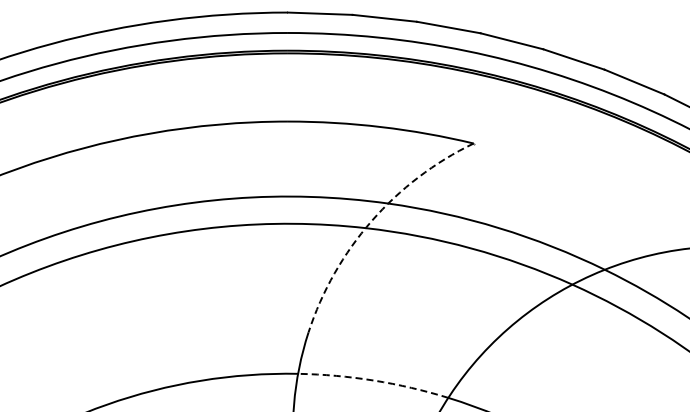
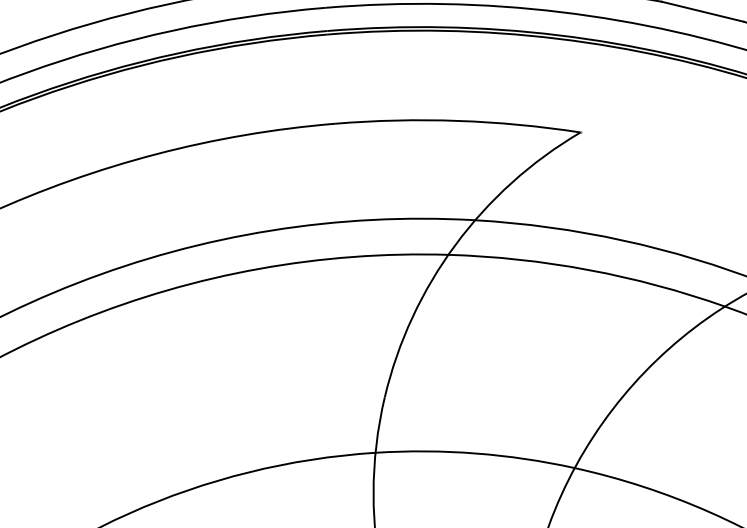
arc: (371, 221) -> (455, 245), dashed -> solid
arc: (374, 380) -> (476, 453), dashed -> solid

